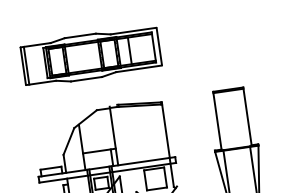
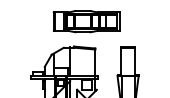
part: (90, 56) -> (86, 21), moved

